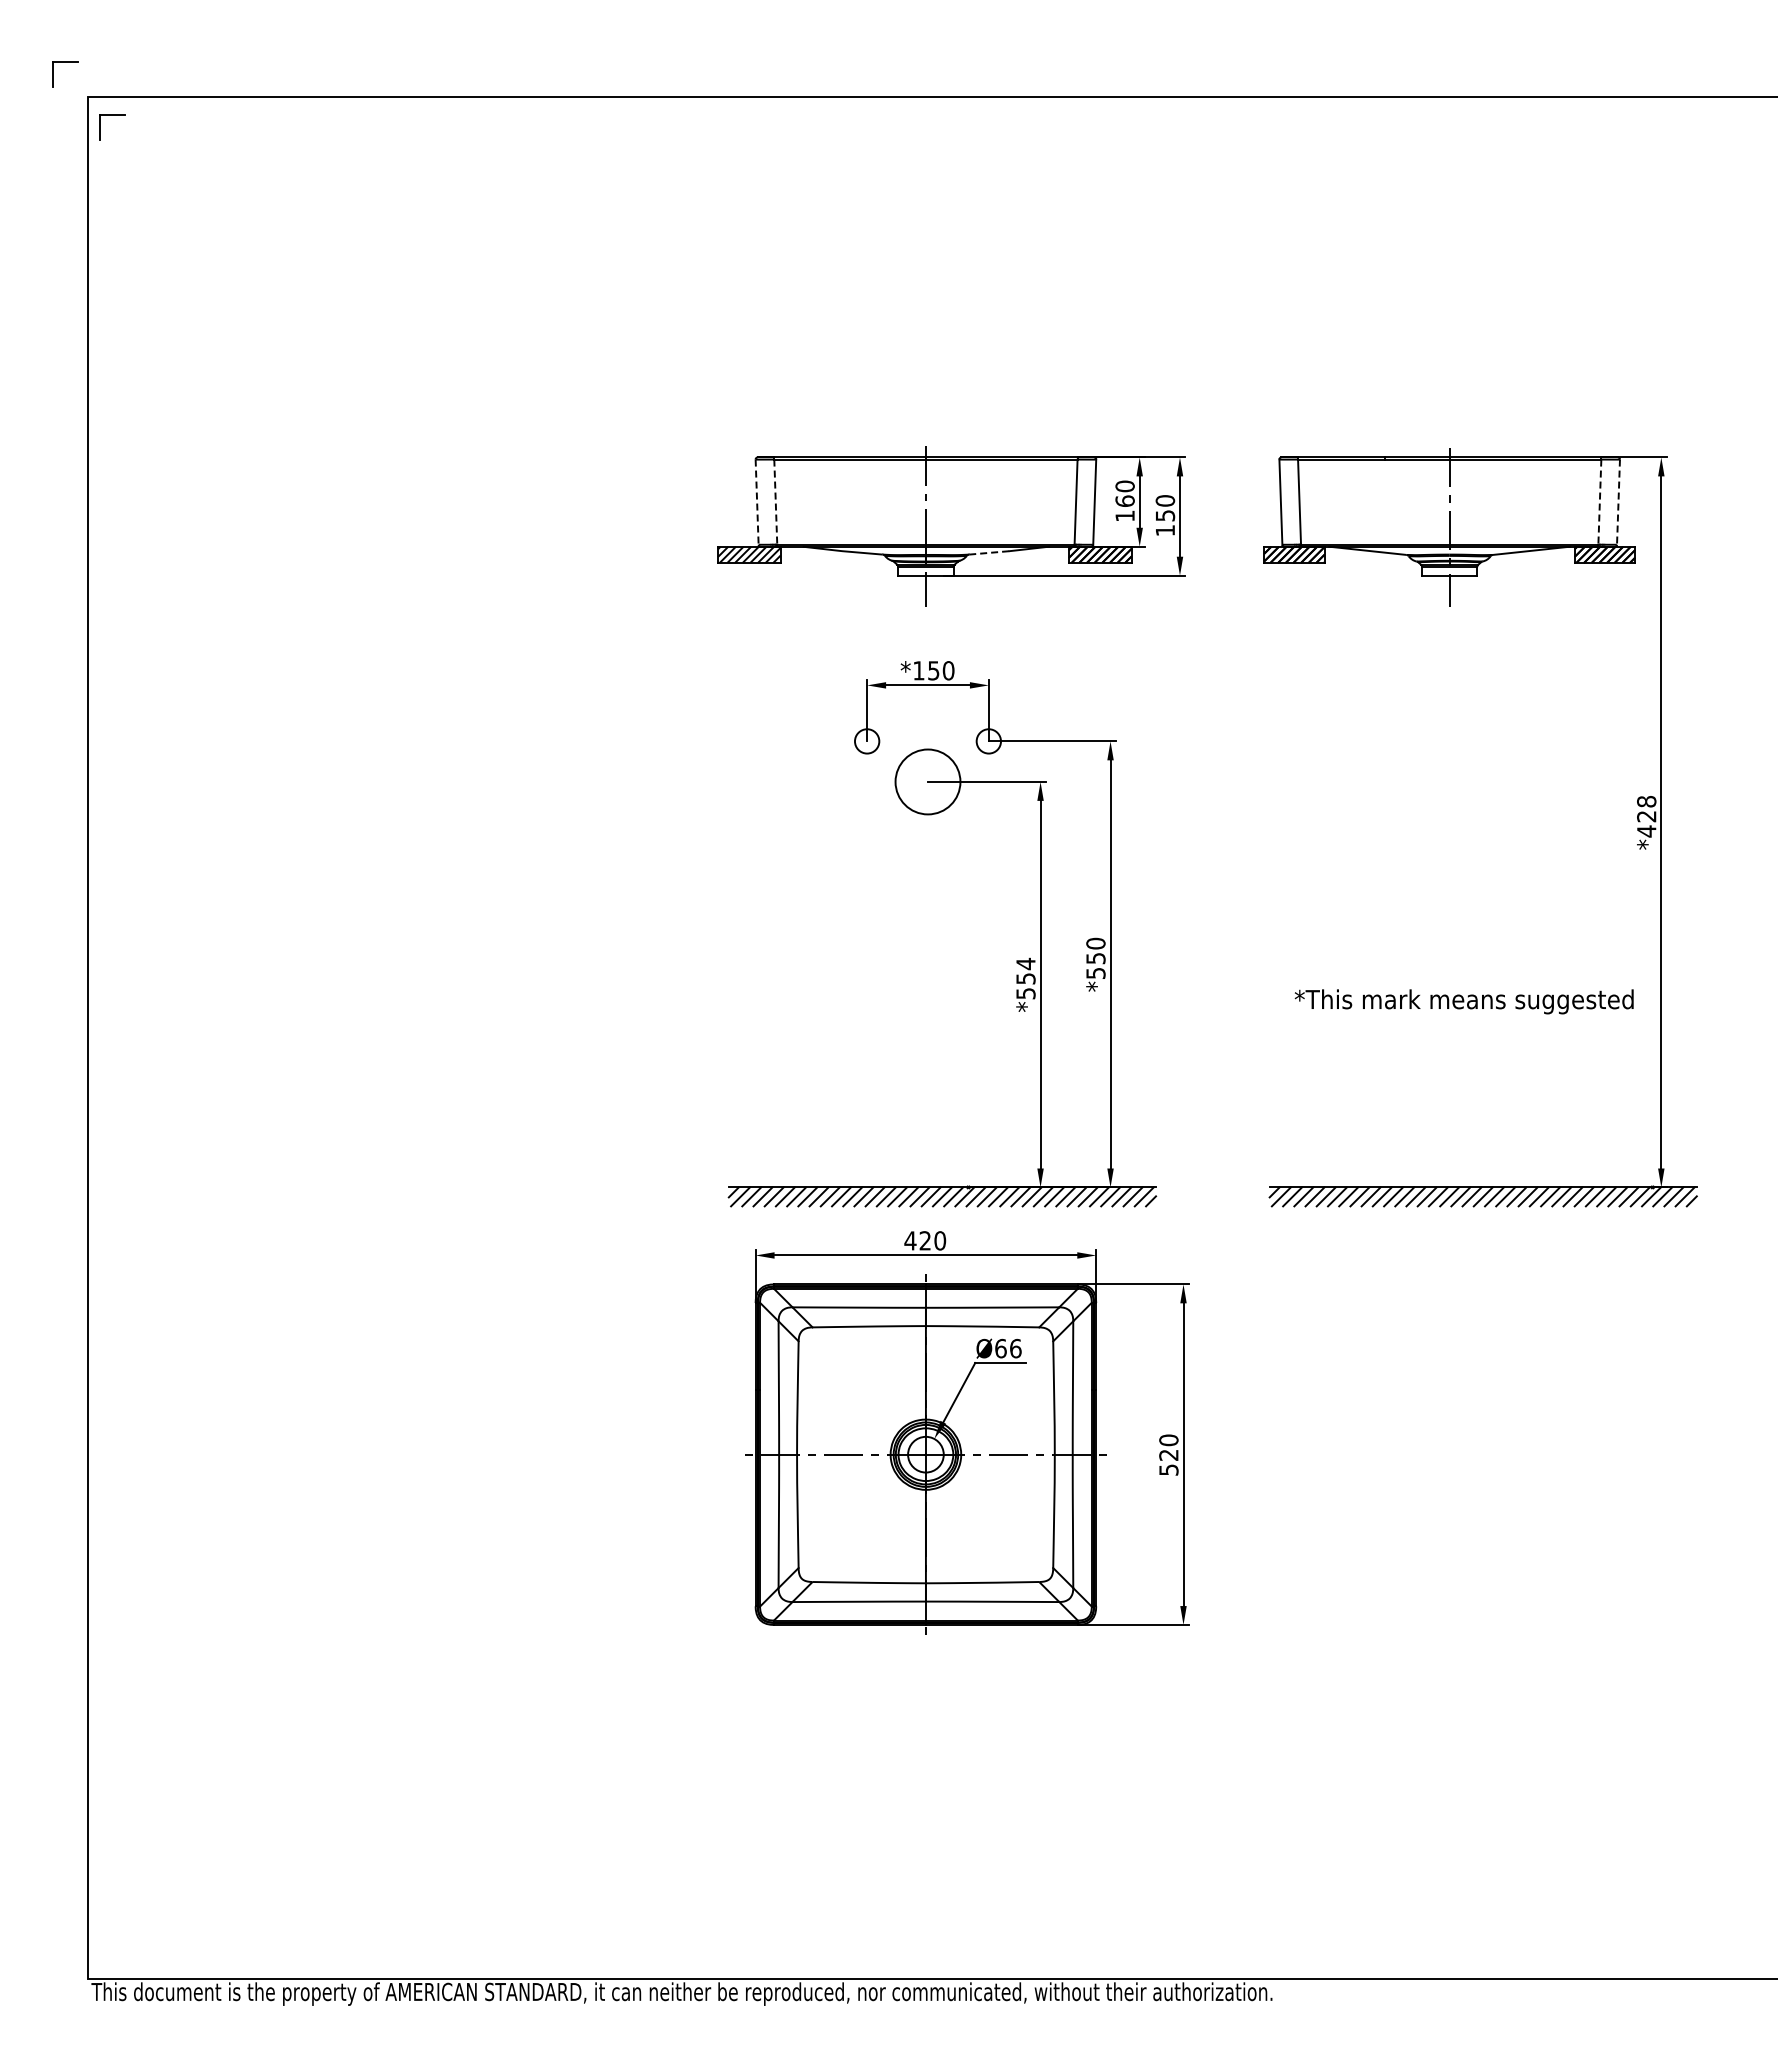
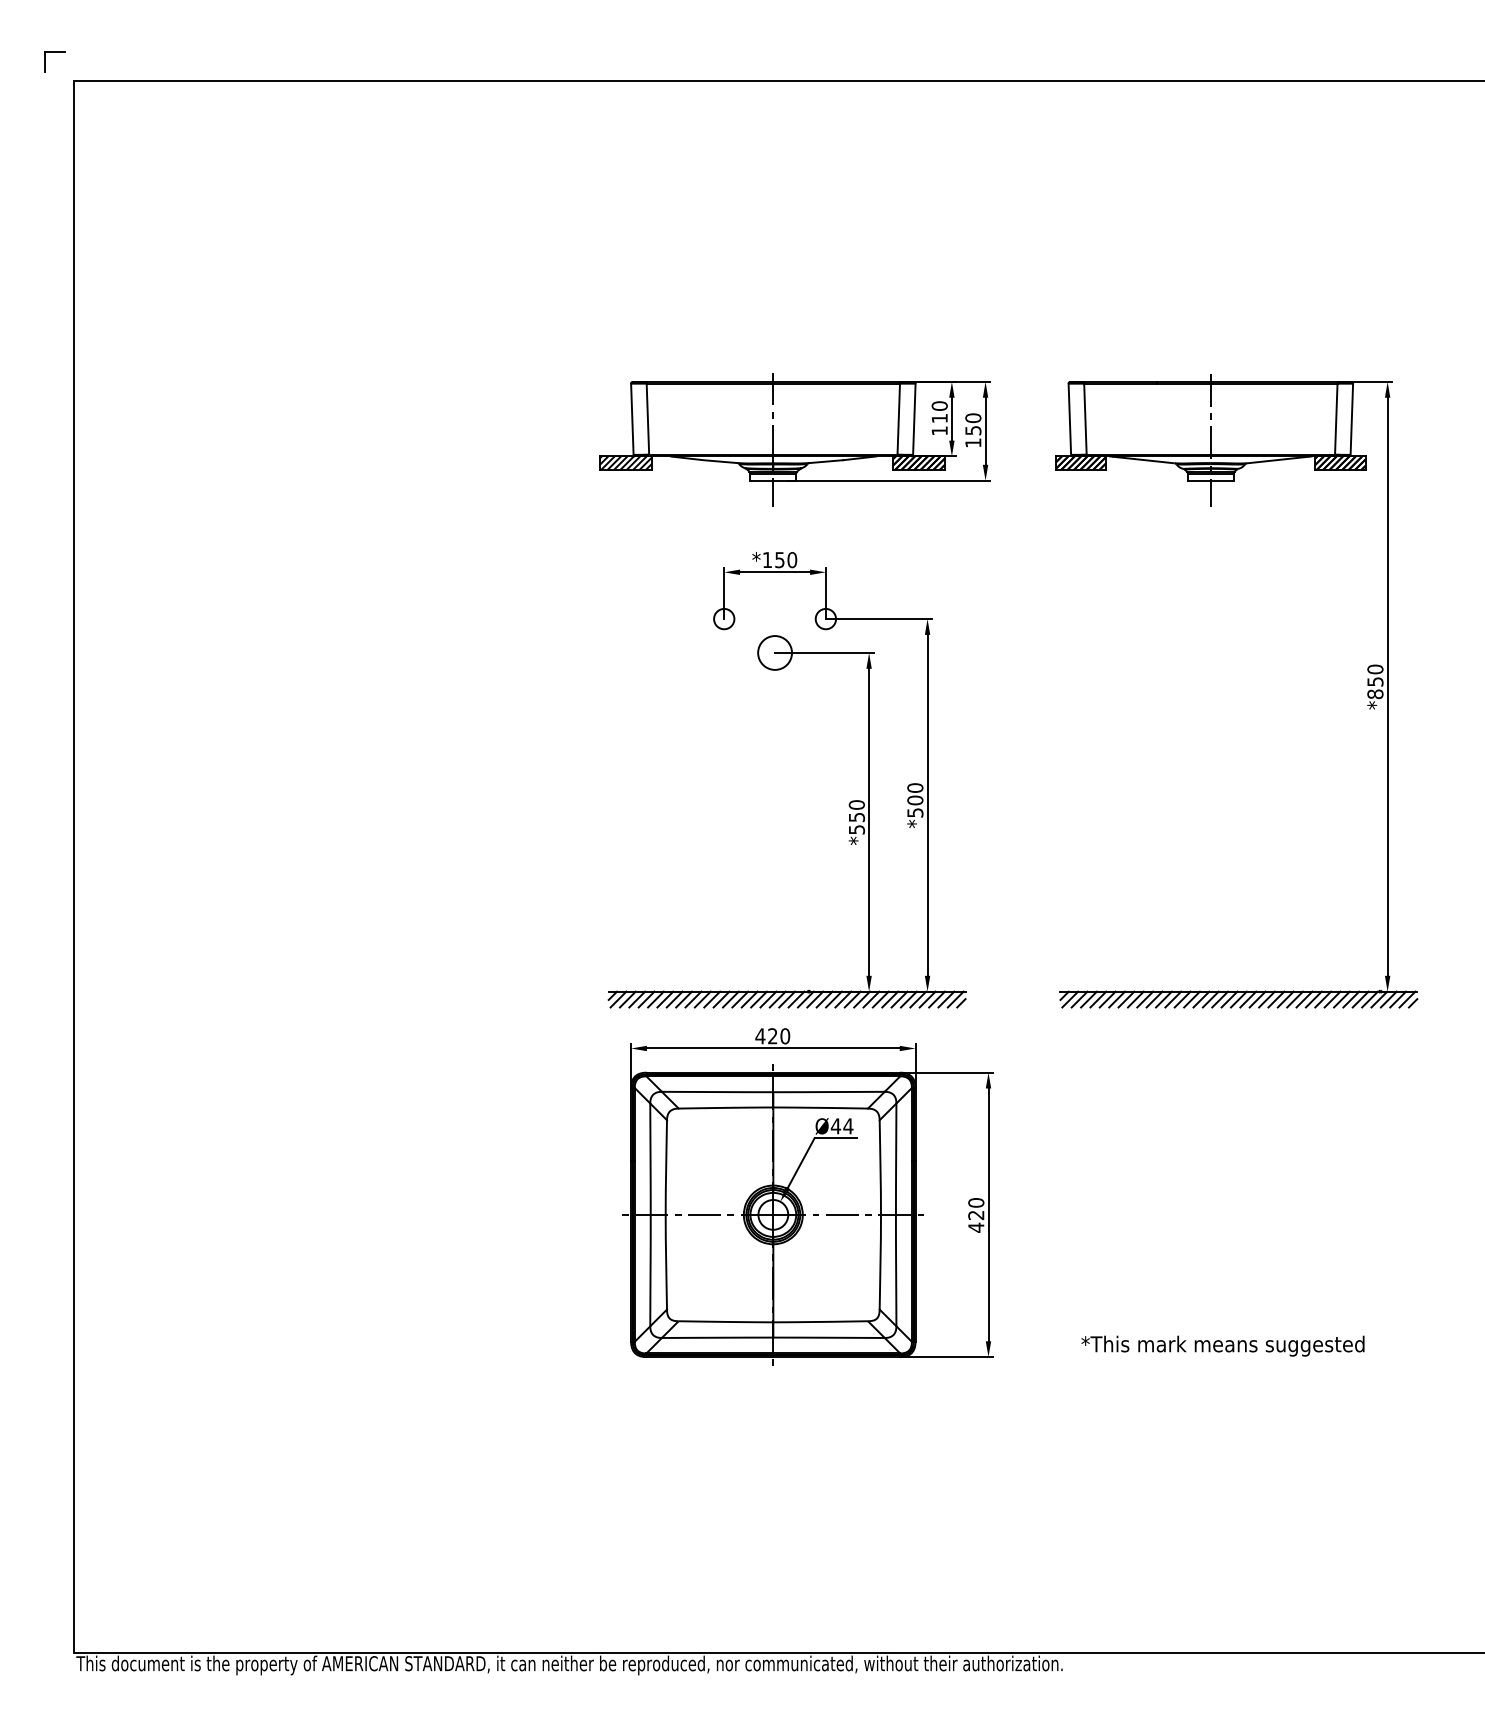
part: (112, 115) -> (93, 96), removed
text: (1124, 500) -> (939, 417), 160 -> 110
line: (757, 502) -> (632, 419), dashed -> solid
line: (775, 502) -> (647, 419), dashed -> solid
line: (1599, 502) -> (1335, 419), dashed -> solid
line: (1618, 502) -> (1351, 419), dashed -> solid
line: (989, 552) -> (826, 461), dashed -> solid
circle: (927, 781) -> (774, 652), size x0.62
text: (1646, 816) -> (1375, 681), *428 -> *850
text: (1095, 958) -> (914, 800), *550 -> *500
text: (1025, 963) -> (856, 804), *554 -> *550
text: (1463, 1001) -> (1222, 1345), moved
text: (1007, 1348) -> (841, 1126), Ø66 -> Ø44
text: (1168, 1470) -> (975, 1228), 520 -> 420

